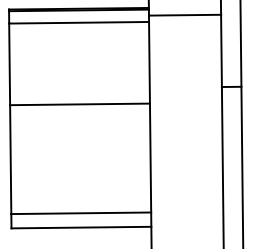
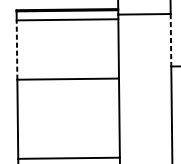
line: (221, 51) -> (170, 40), solid -> dashed
line: (9, 64) -> (16, 50), solid -> dashed

